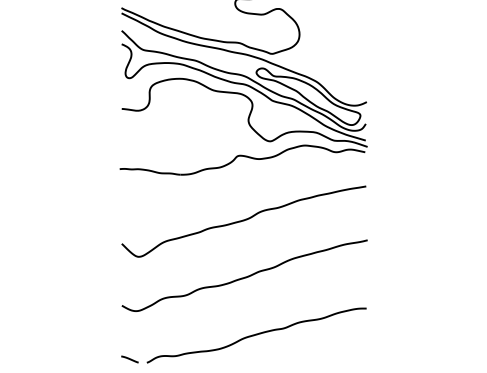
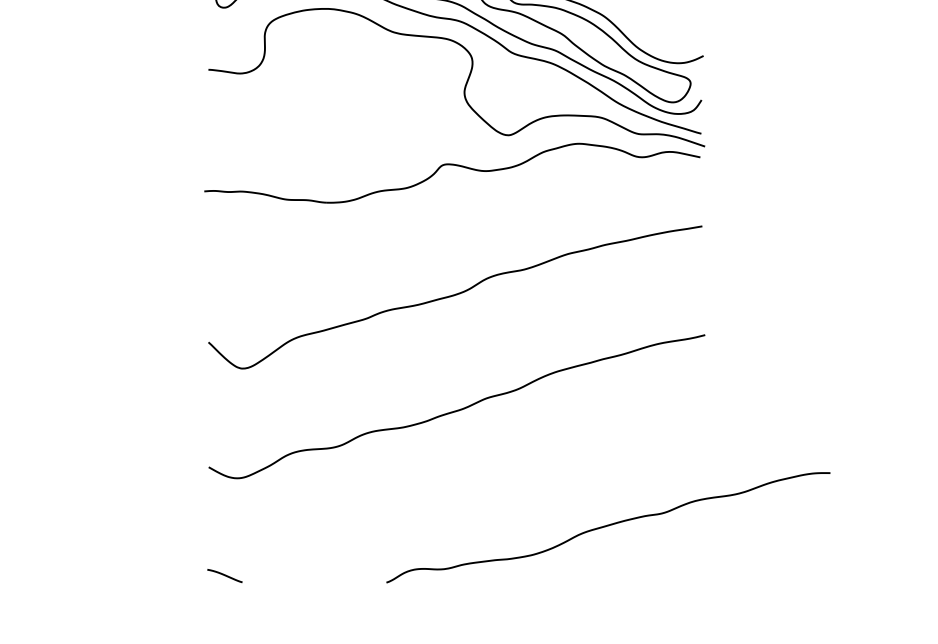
curve: (256, 335) -> (607, 527), moved

